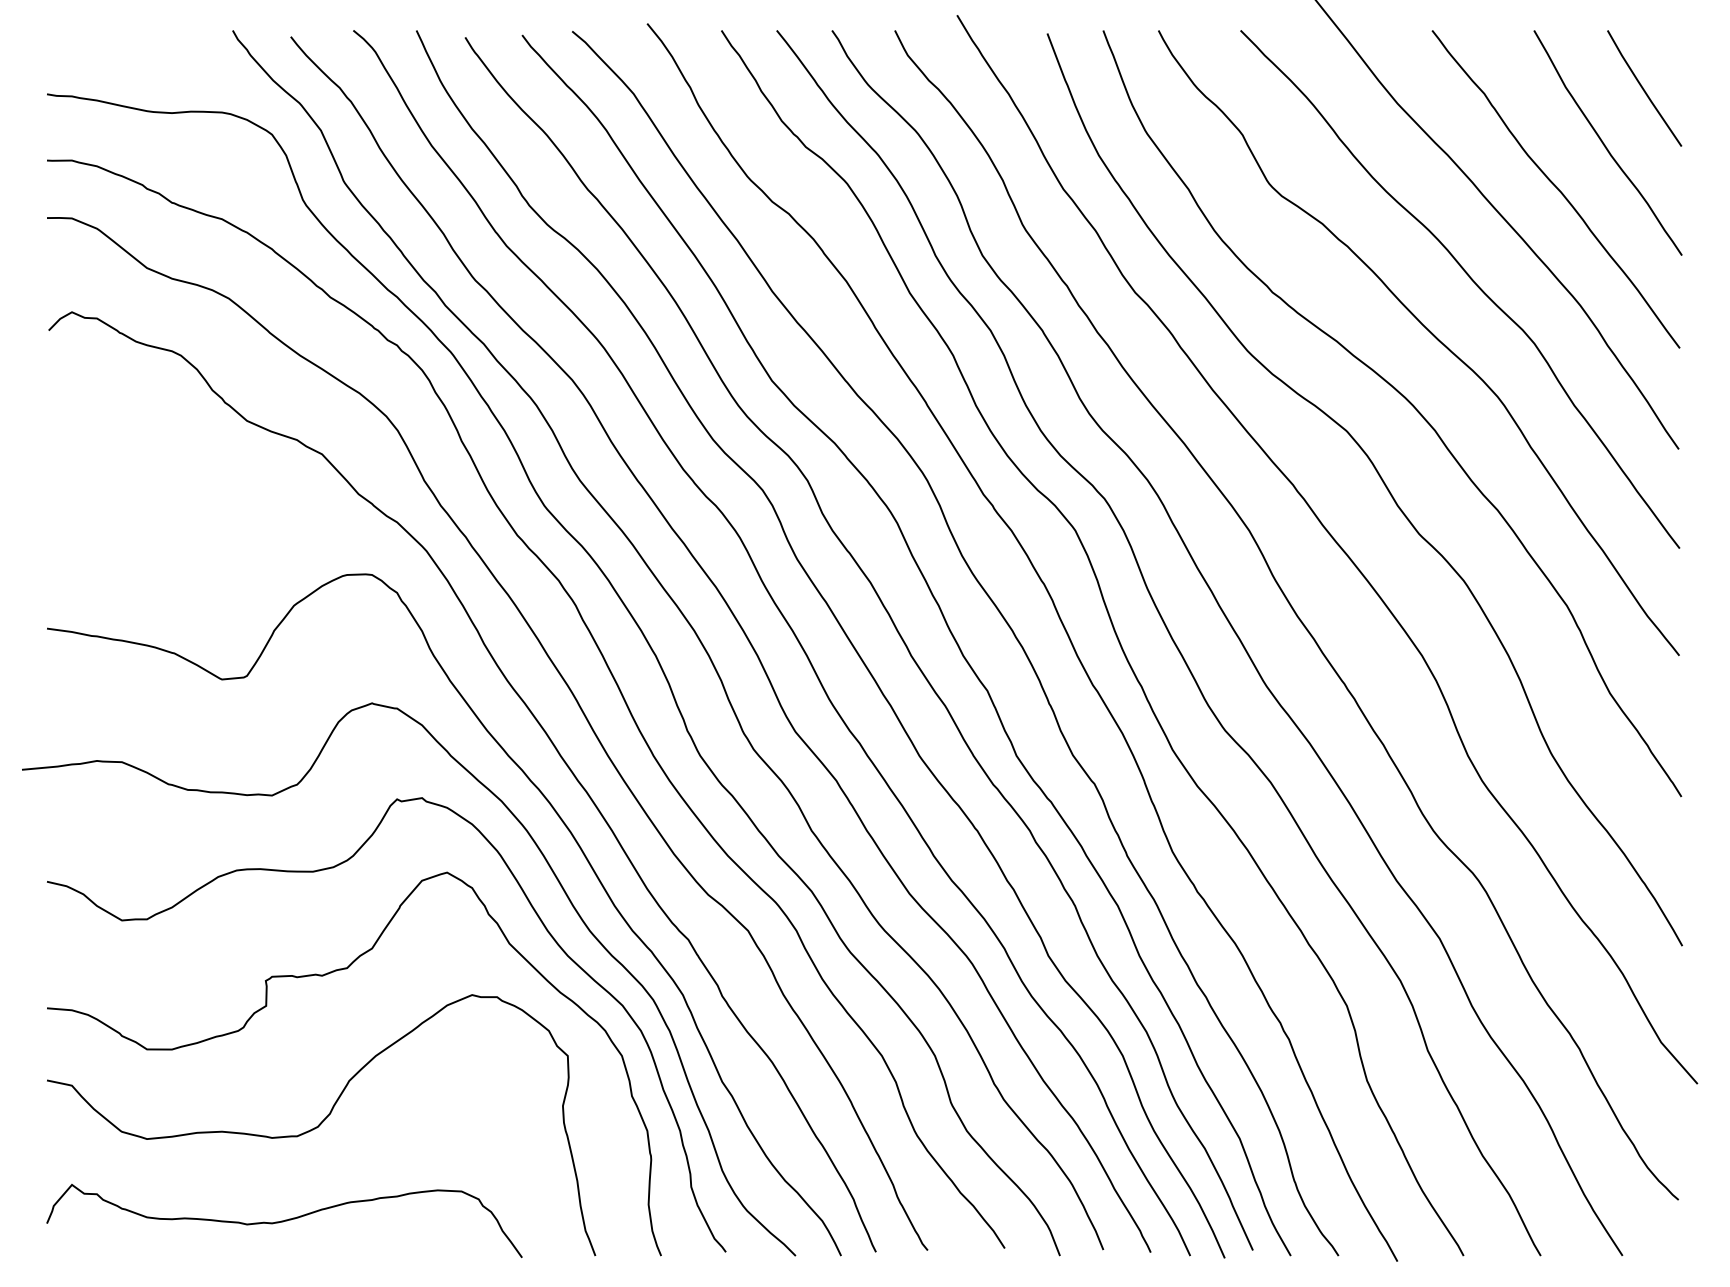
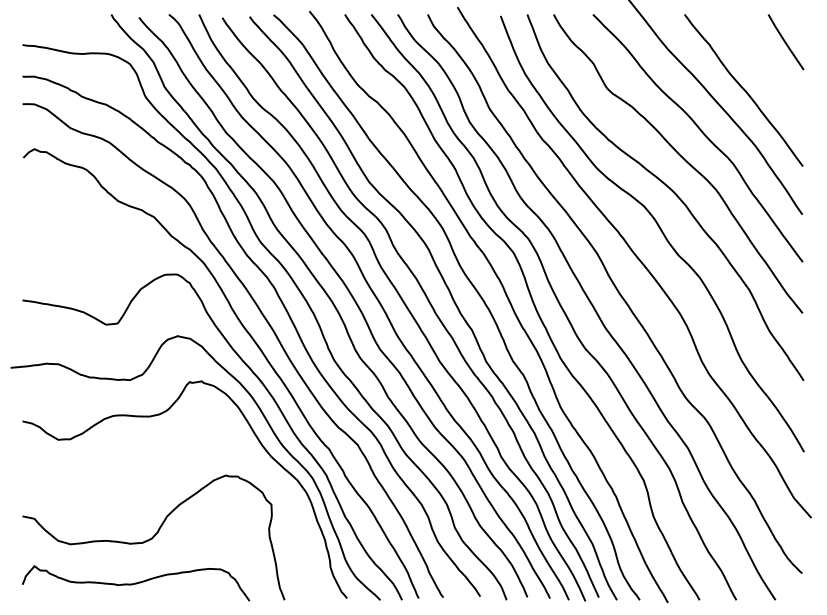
curve: (1605, 143) -> (767, 68), removed
curve: (323, 978) -> (154, 467), removed

